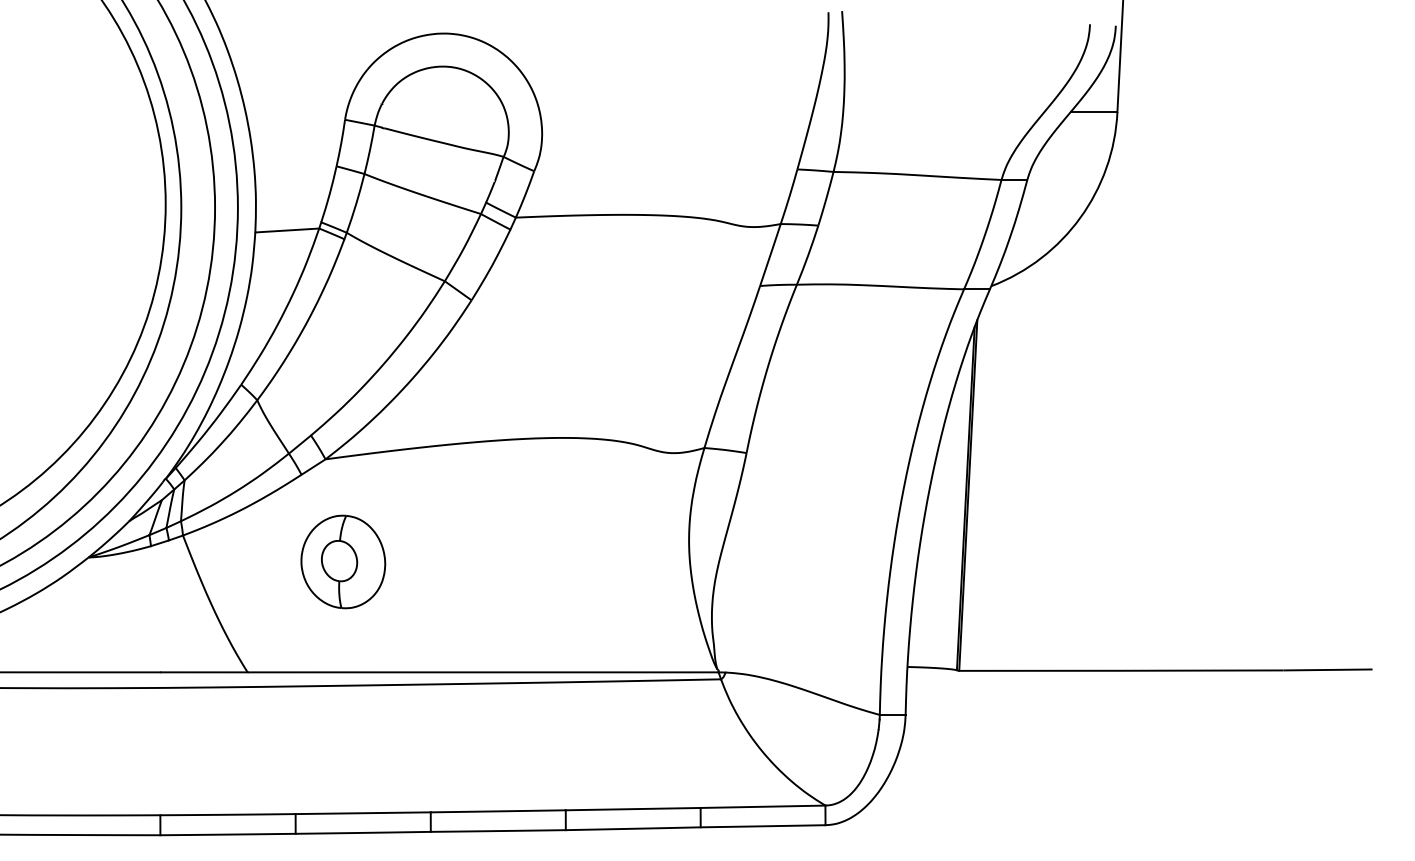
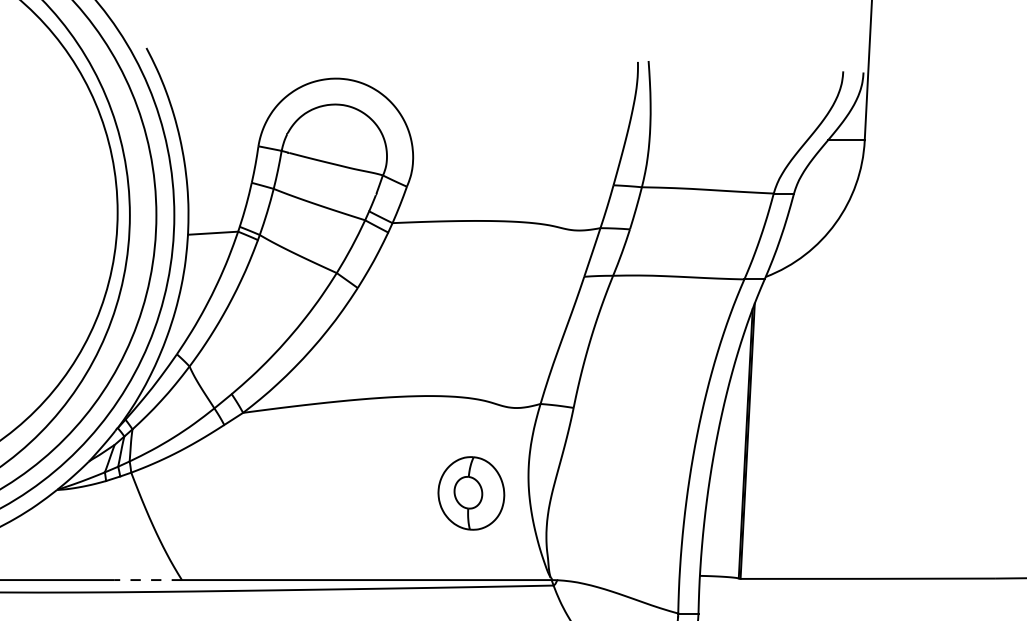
part: (343, 561) -> (471, 493), moved
line: (203, 672) -> (147, 580), solid -> dashed

